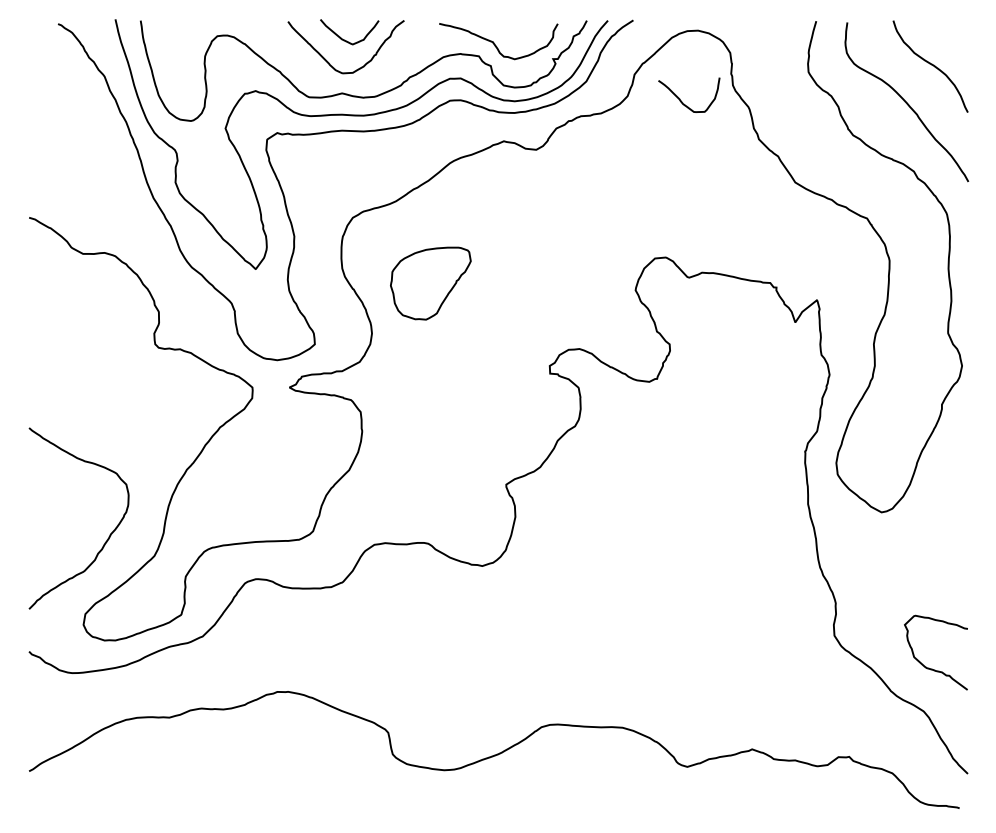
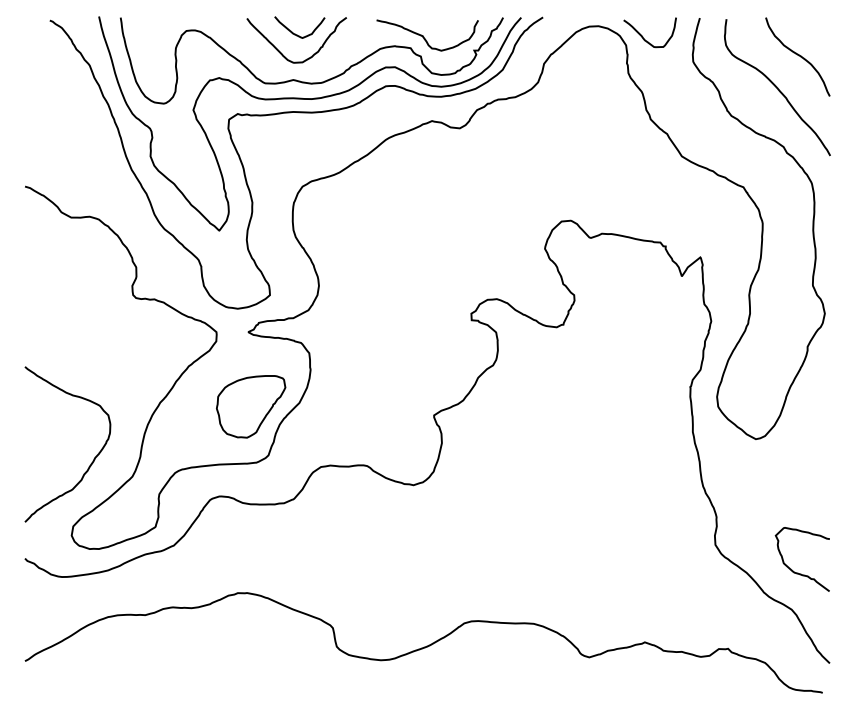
curve: (680, 98) -> (642, 35), moved
part: (430, 283) -> (250, 406), moved

